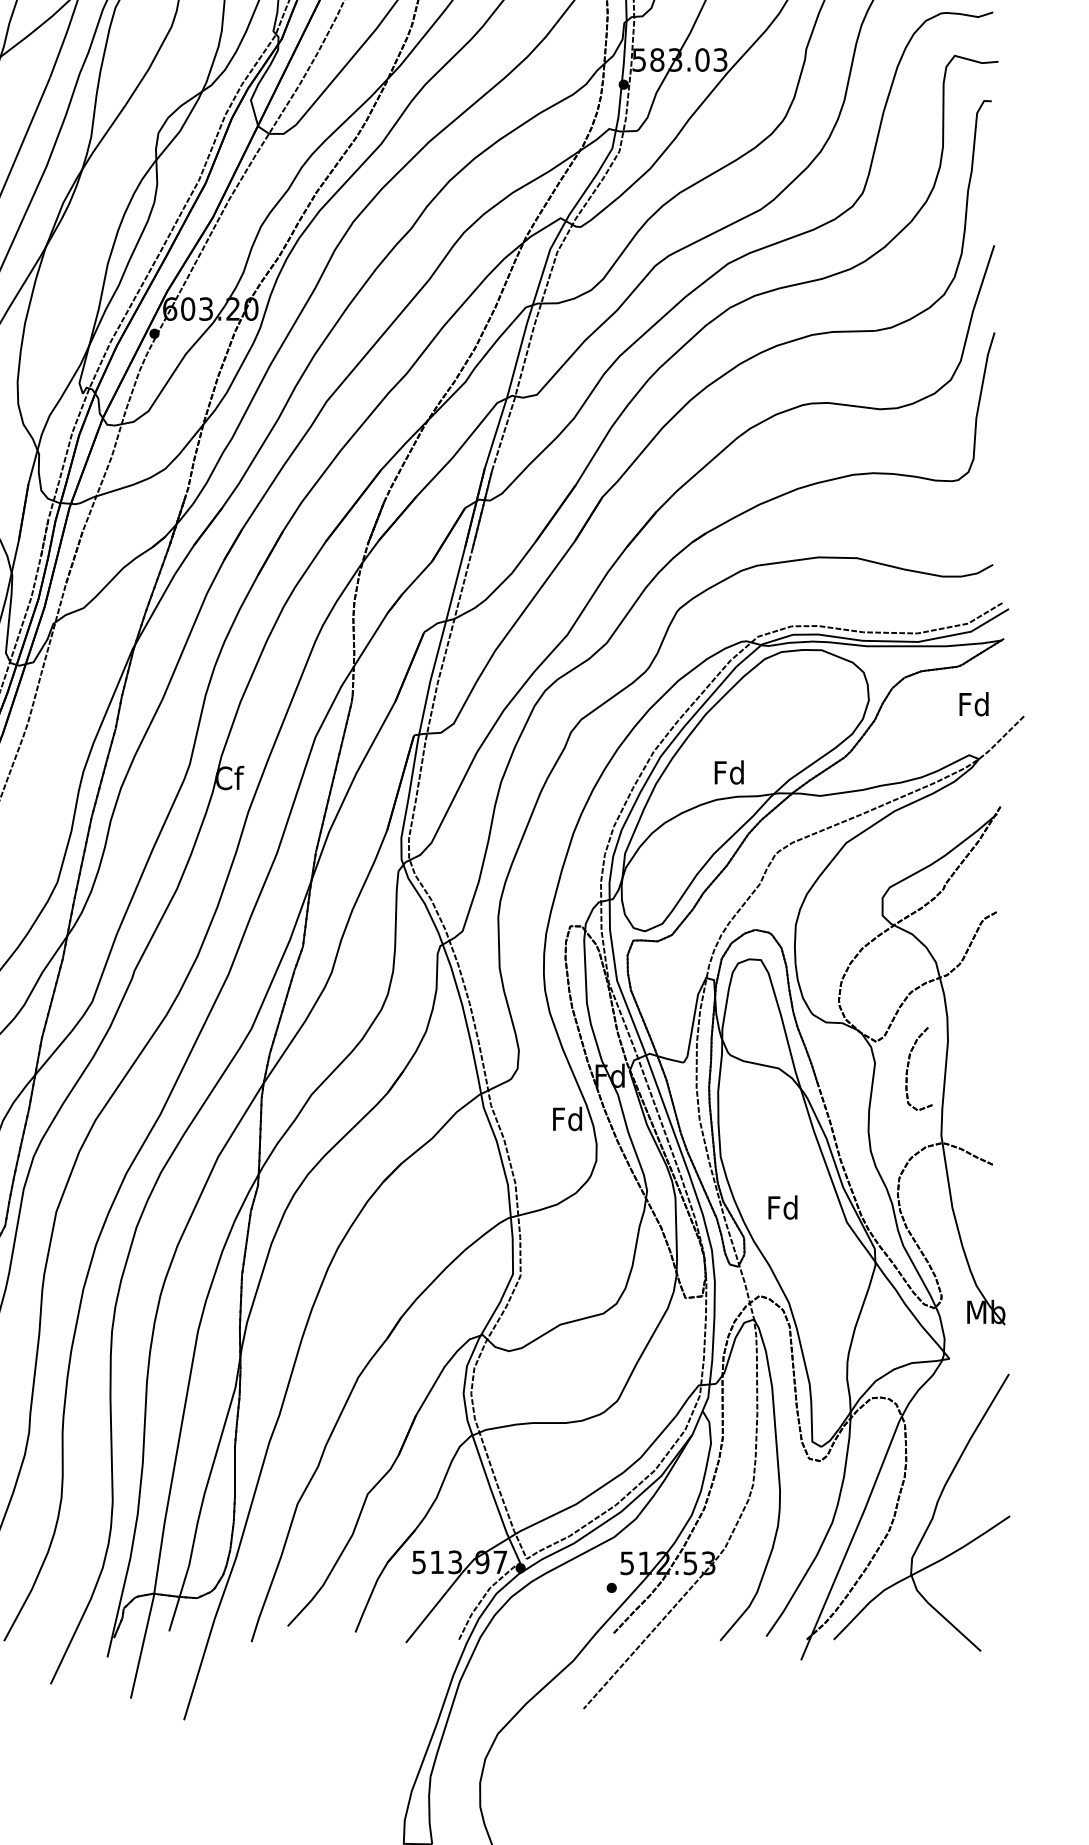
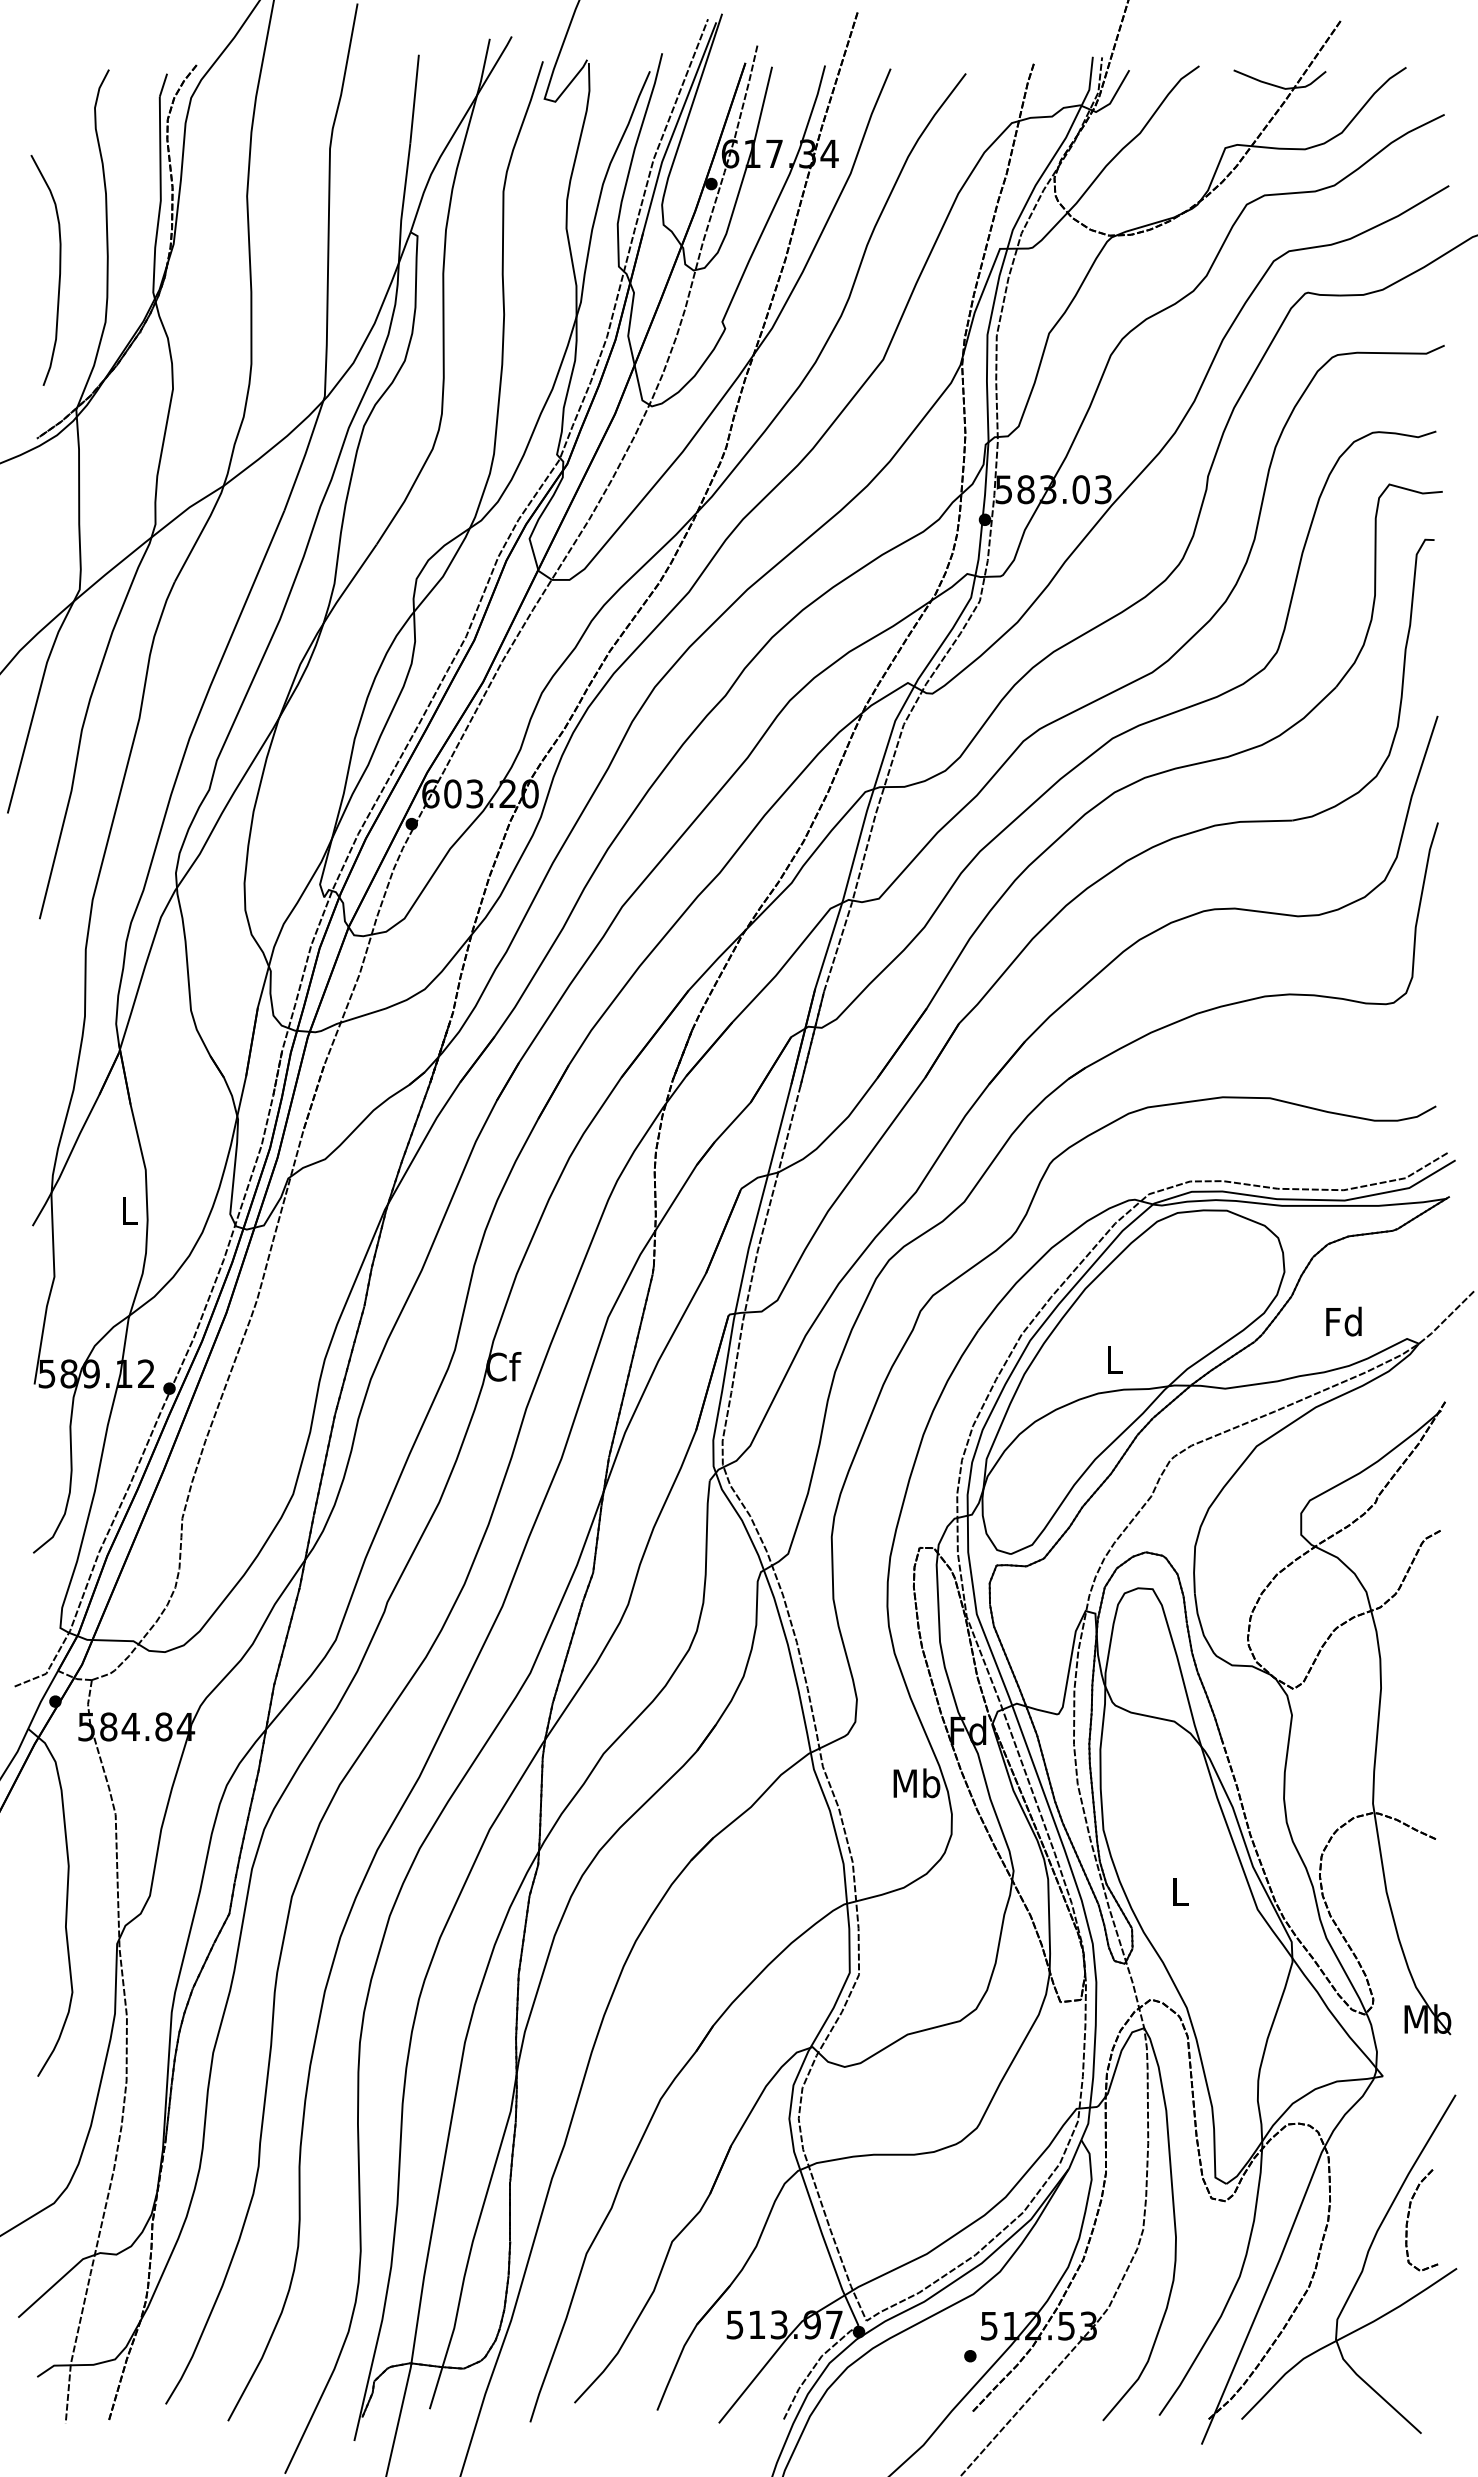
text: (973, 704) -> (1343, 1321), moved
text: (728, 772) -> (1113, 1359), Fd -> L
part: (909, 1065) -> (1409, 2216), moved
text: (567, 1119) -> (916, 1783), Fd -> Mb
text: (782, 1207) -> (1179, 1891), Fd -> L

